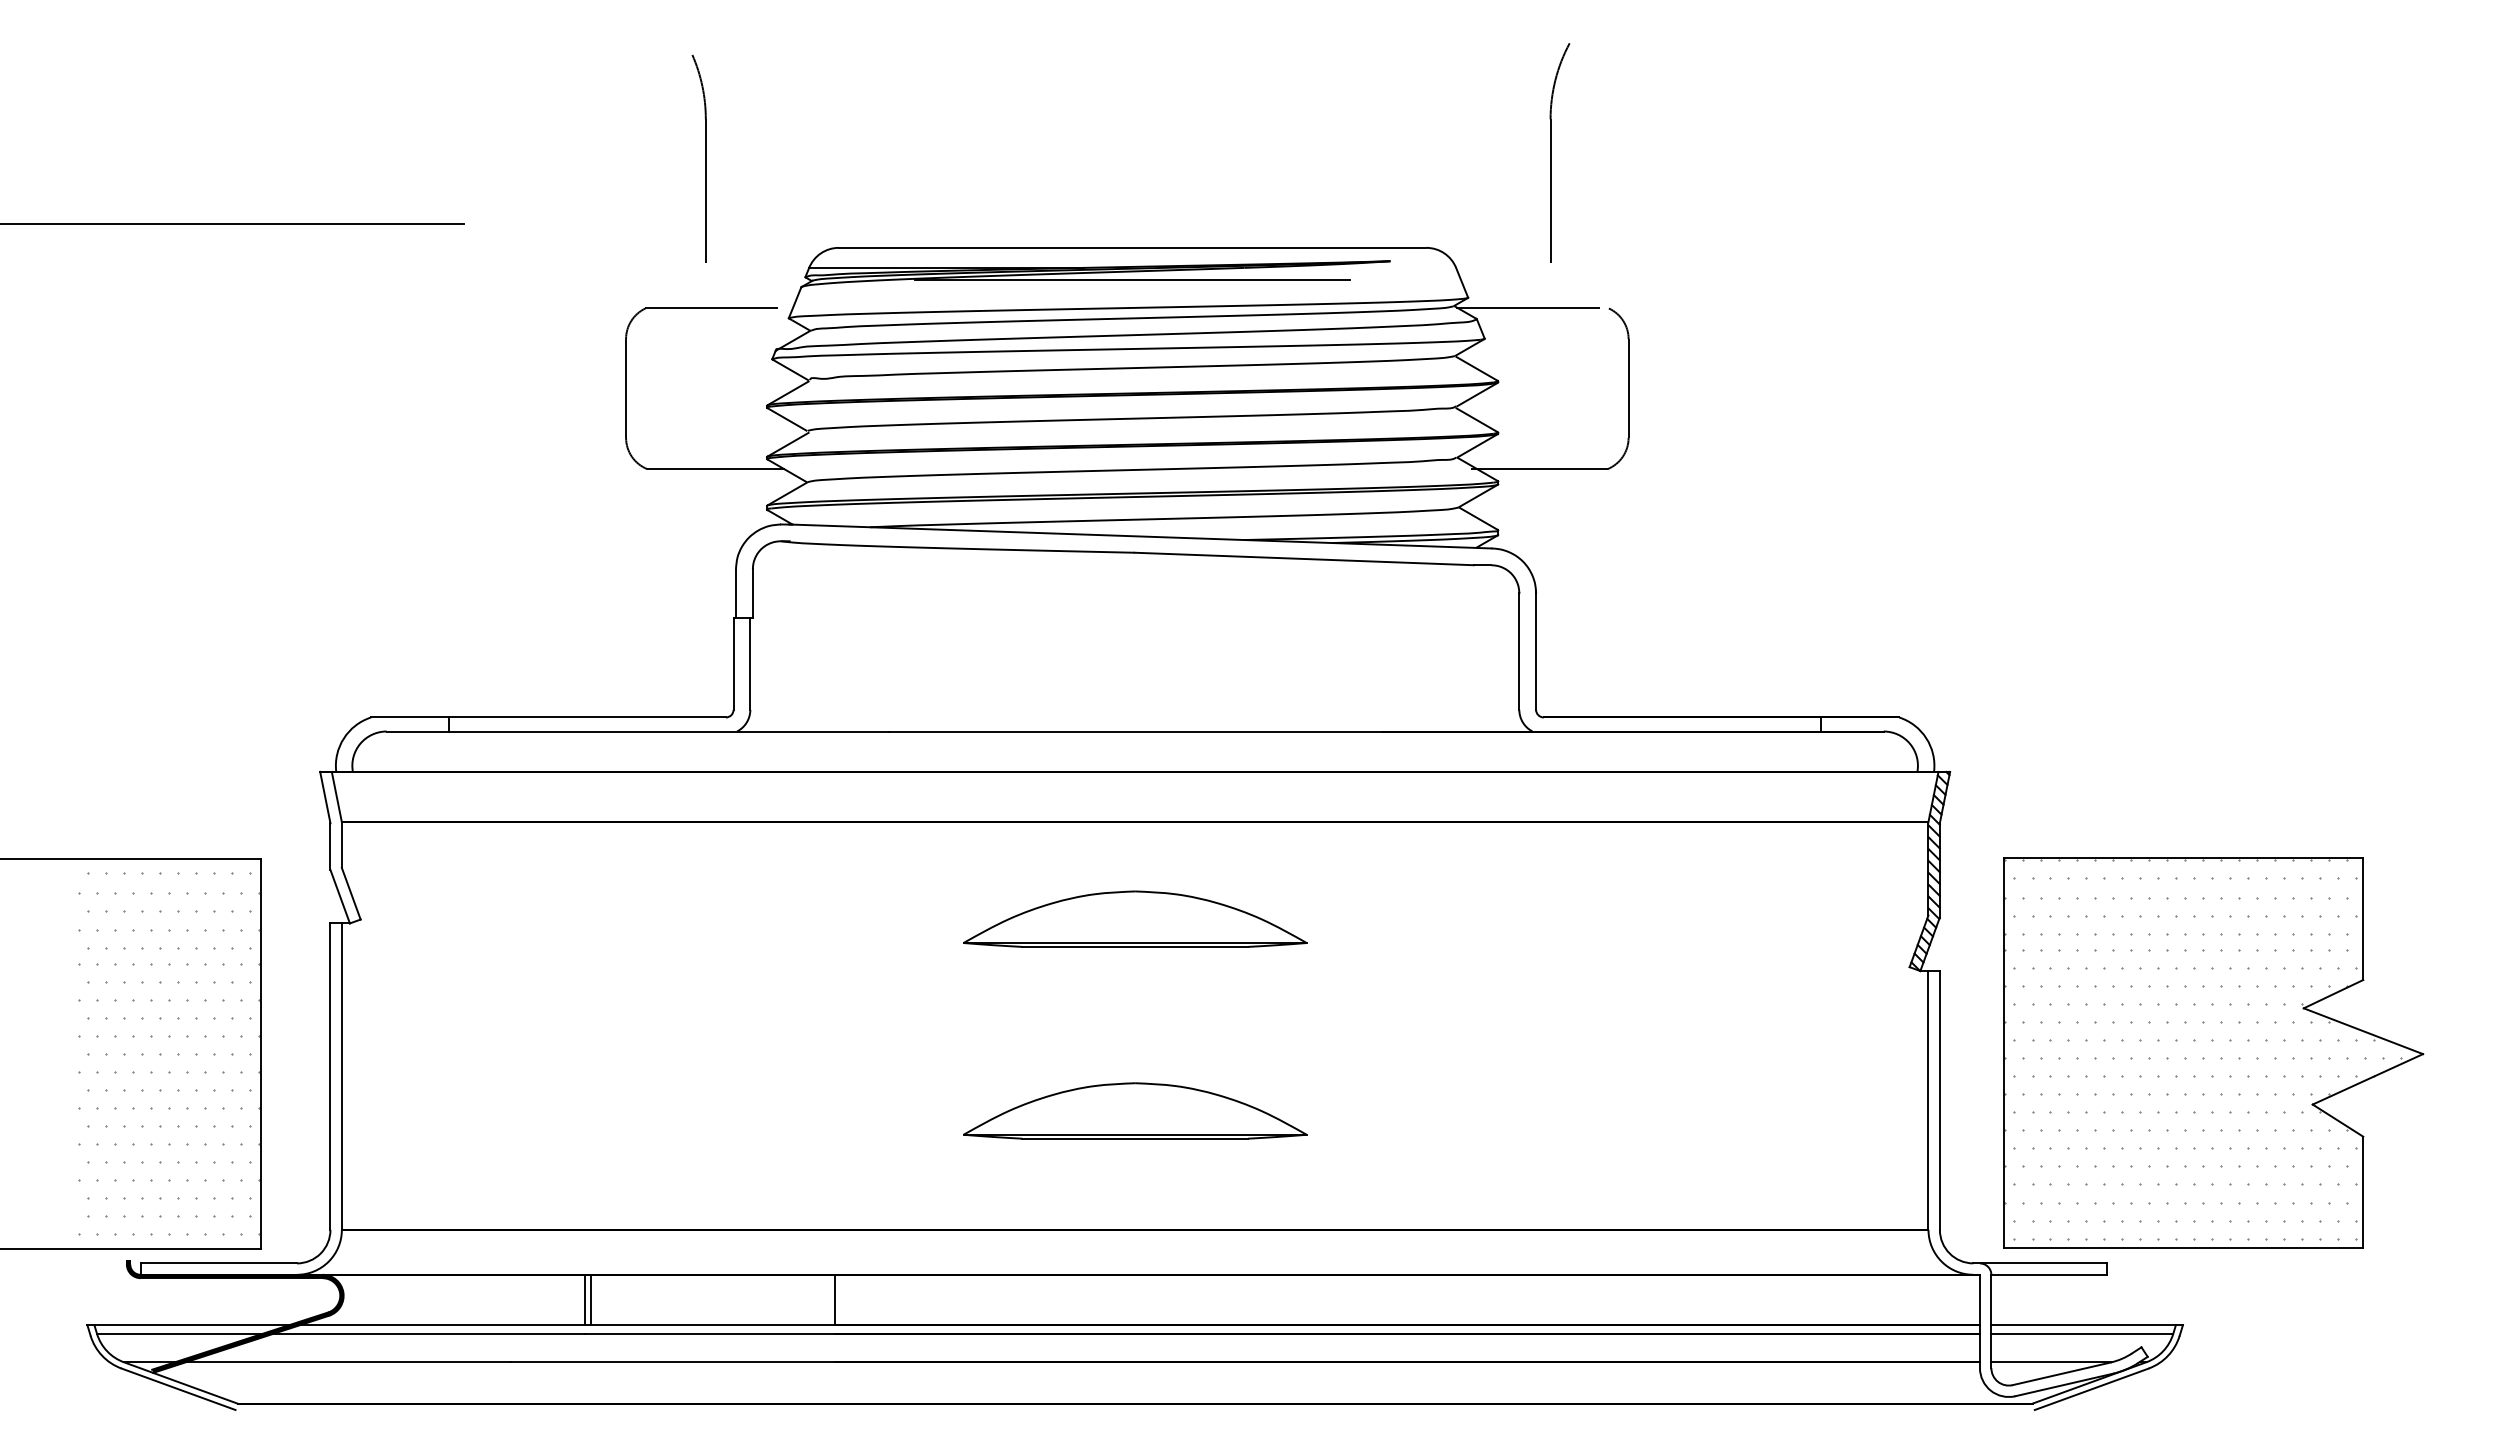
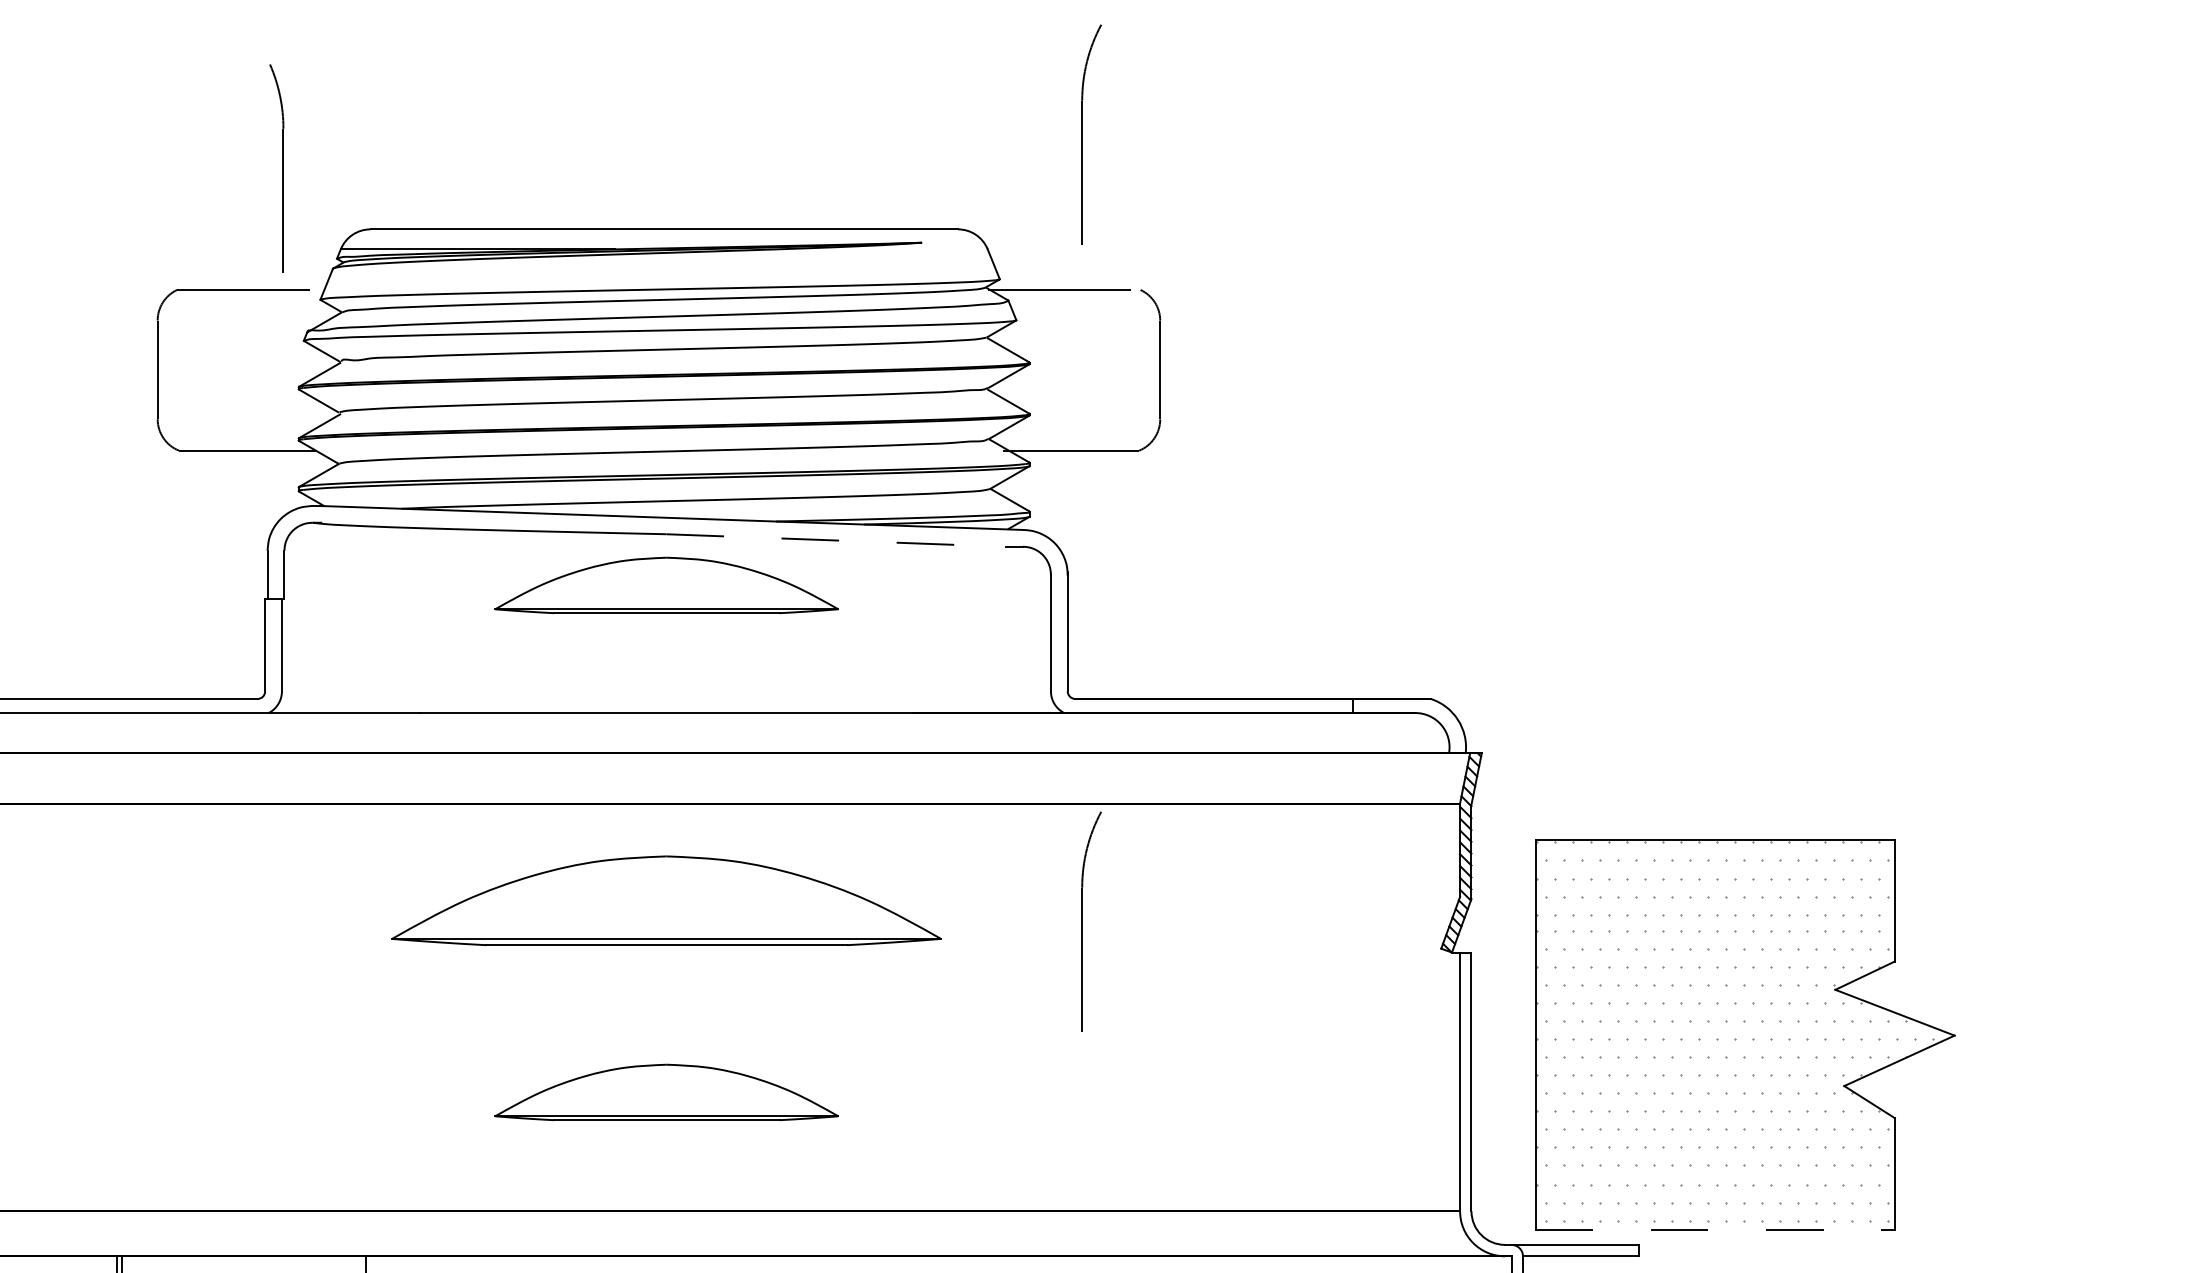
part: (705, 158) -> (283, 168), moved
line: (1132, 280) -> (664, 262), removed
line: (1304, 558) -> (836, 540), solid -> dashed
part: (1135, 603) -> (667, 585), added
part: (1135, 918) -> (667, 900), size x1.6
part: (1551, 939) -> (1083, 921), added
line: (2183, 1248) -> (1715, 1230), solid -> dashed

